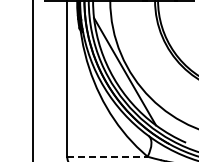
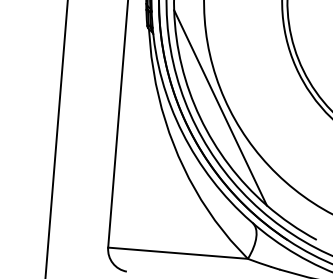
line: (107, 156) -> (178, 252), dashed -> solid

